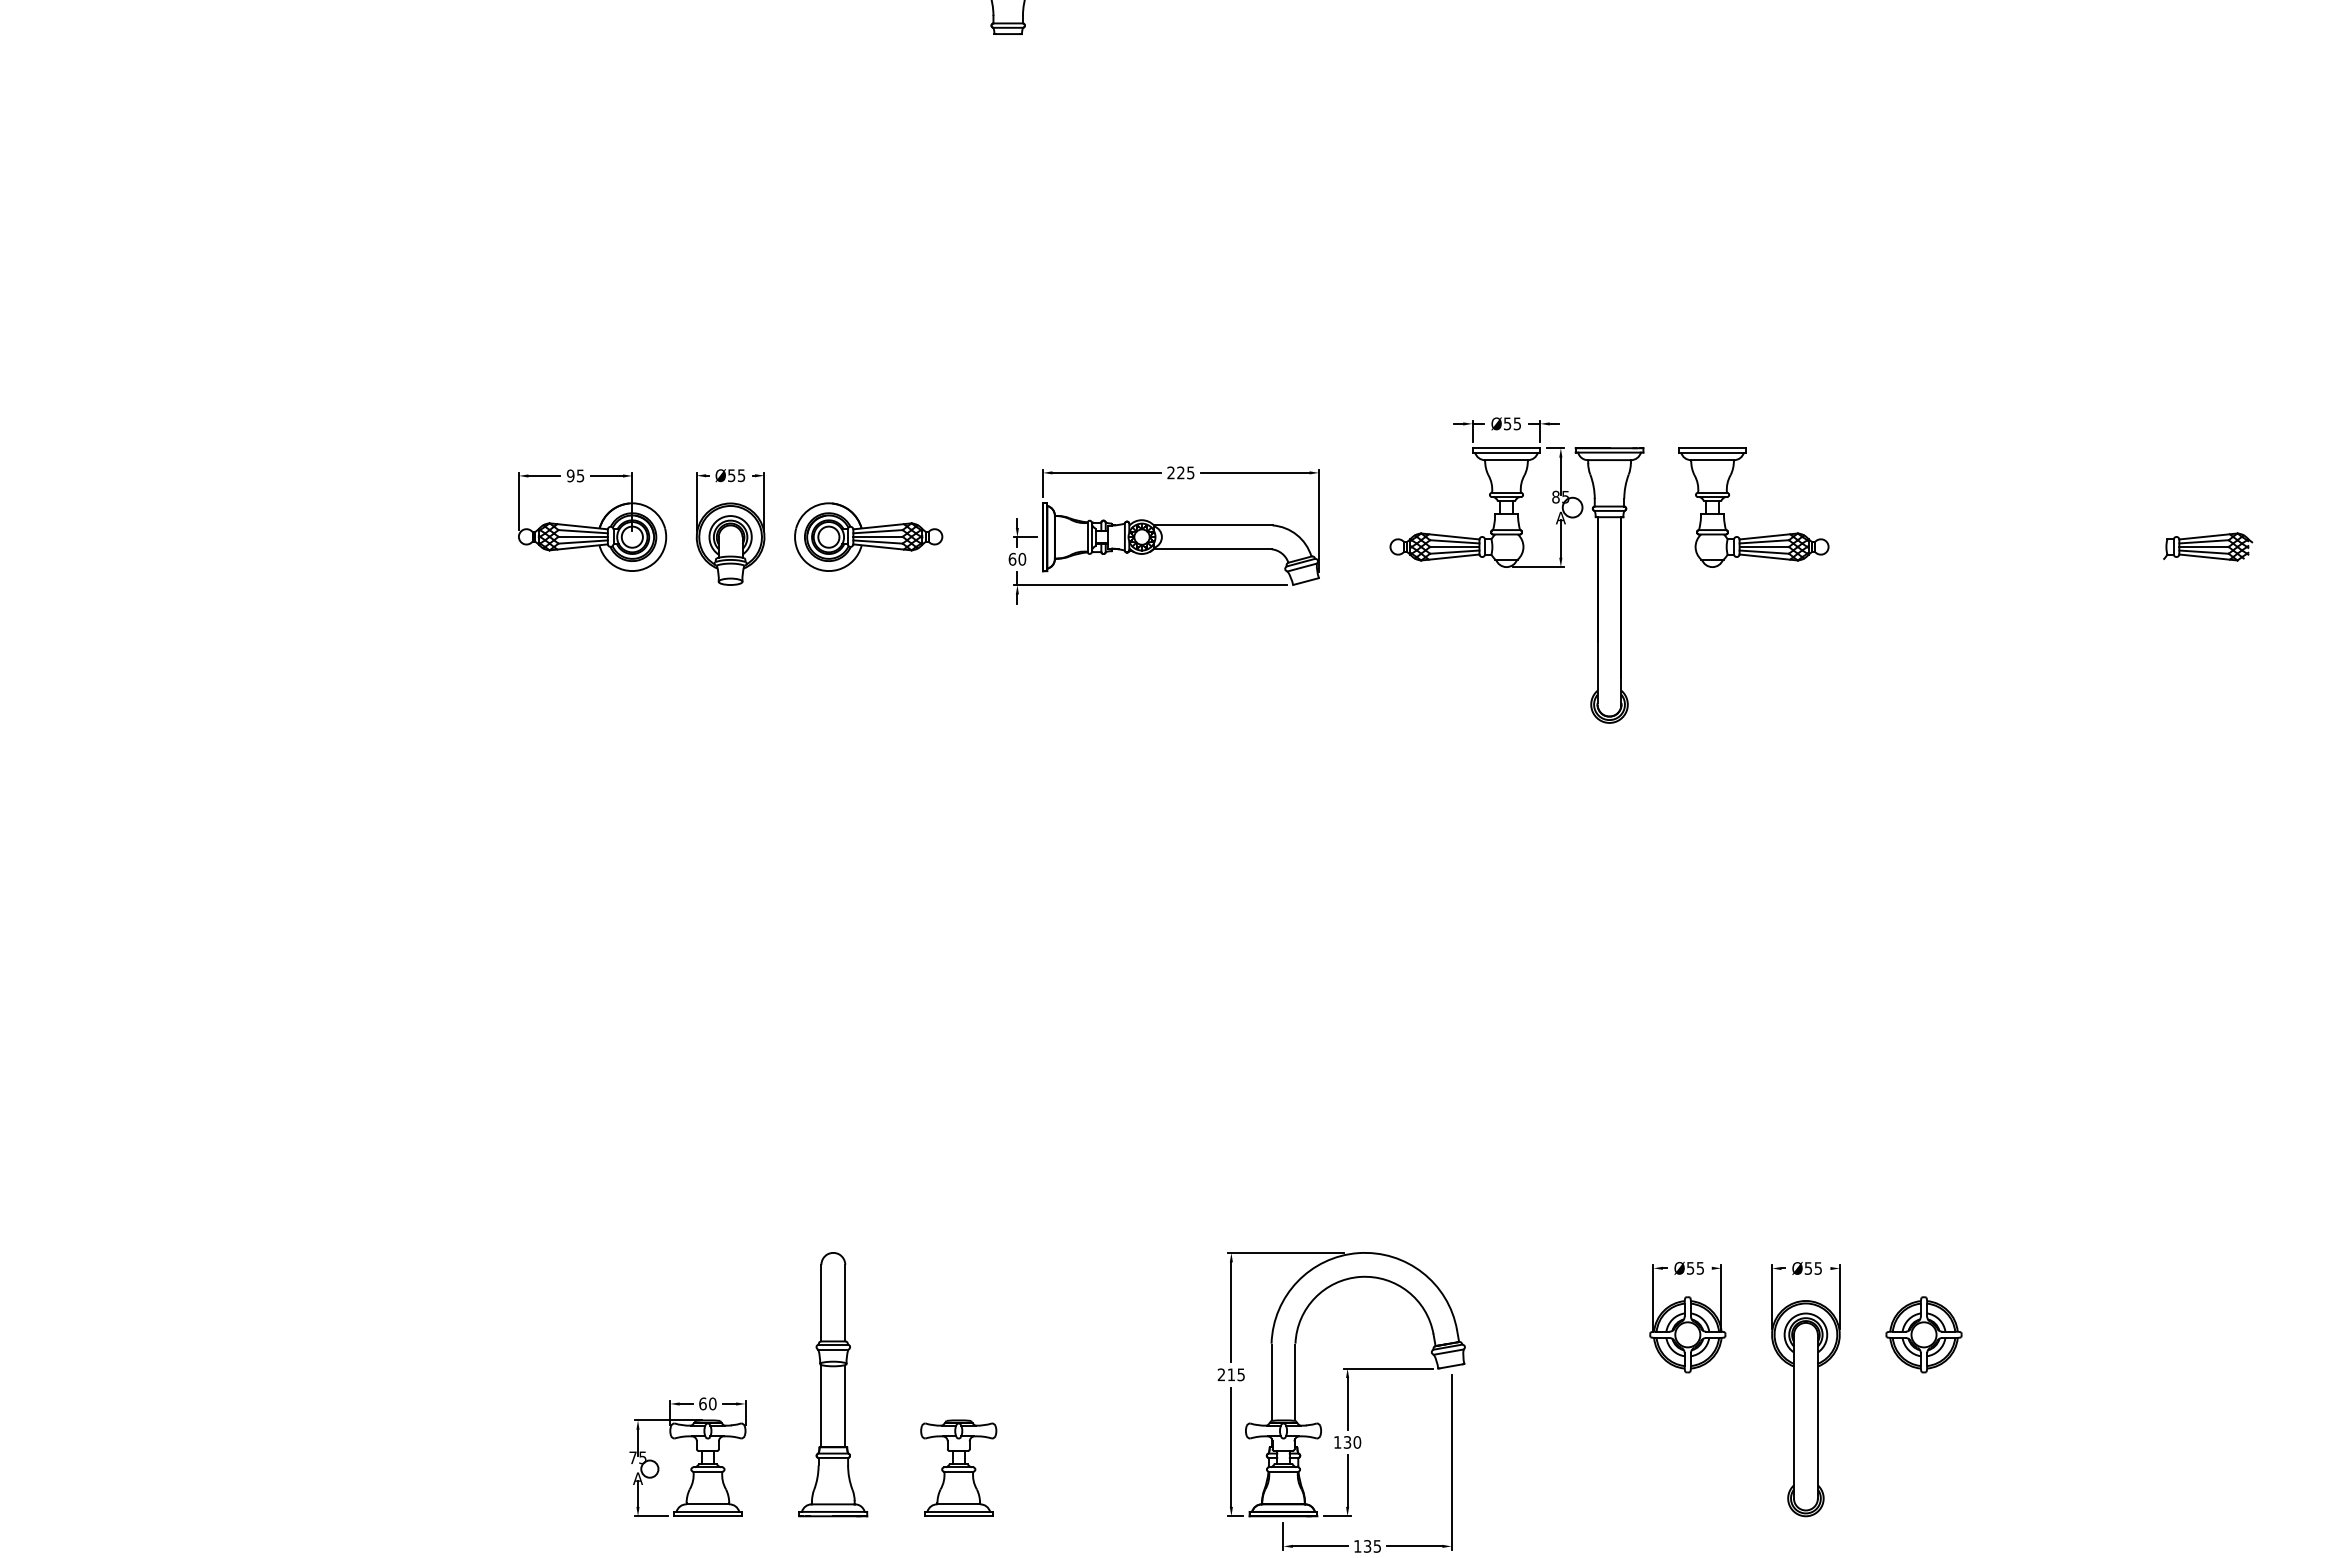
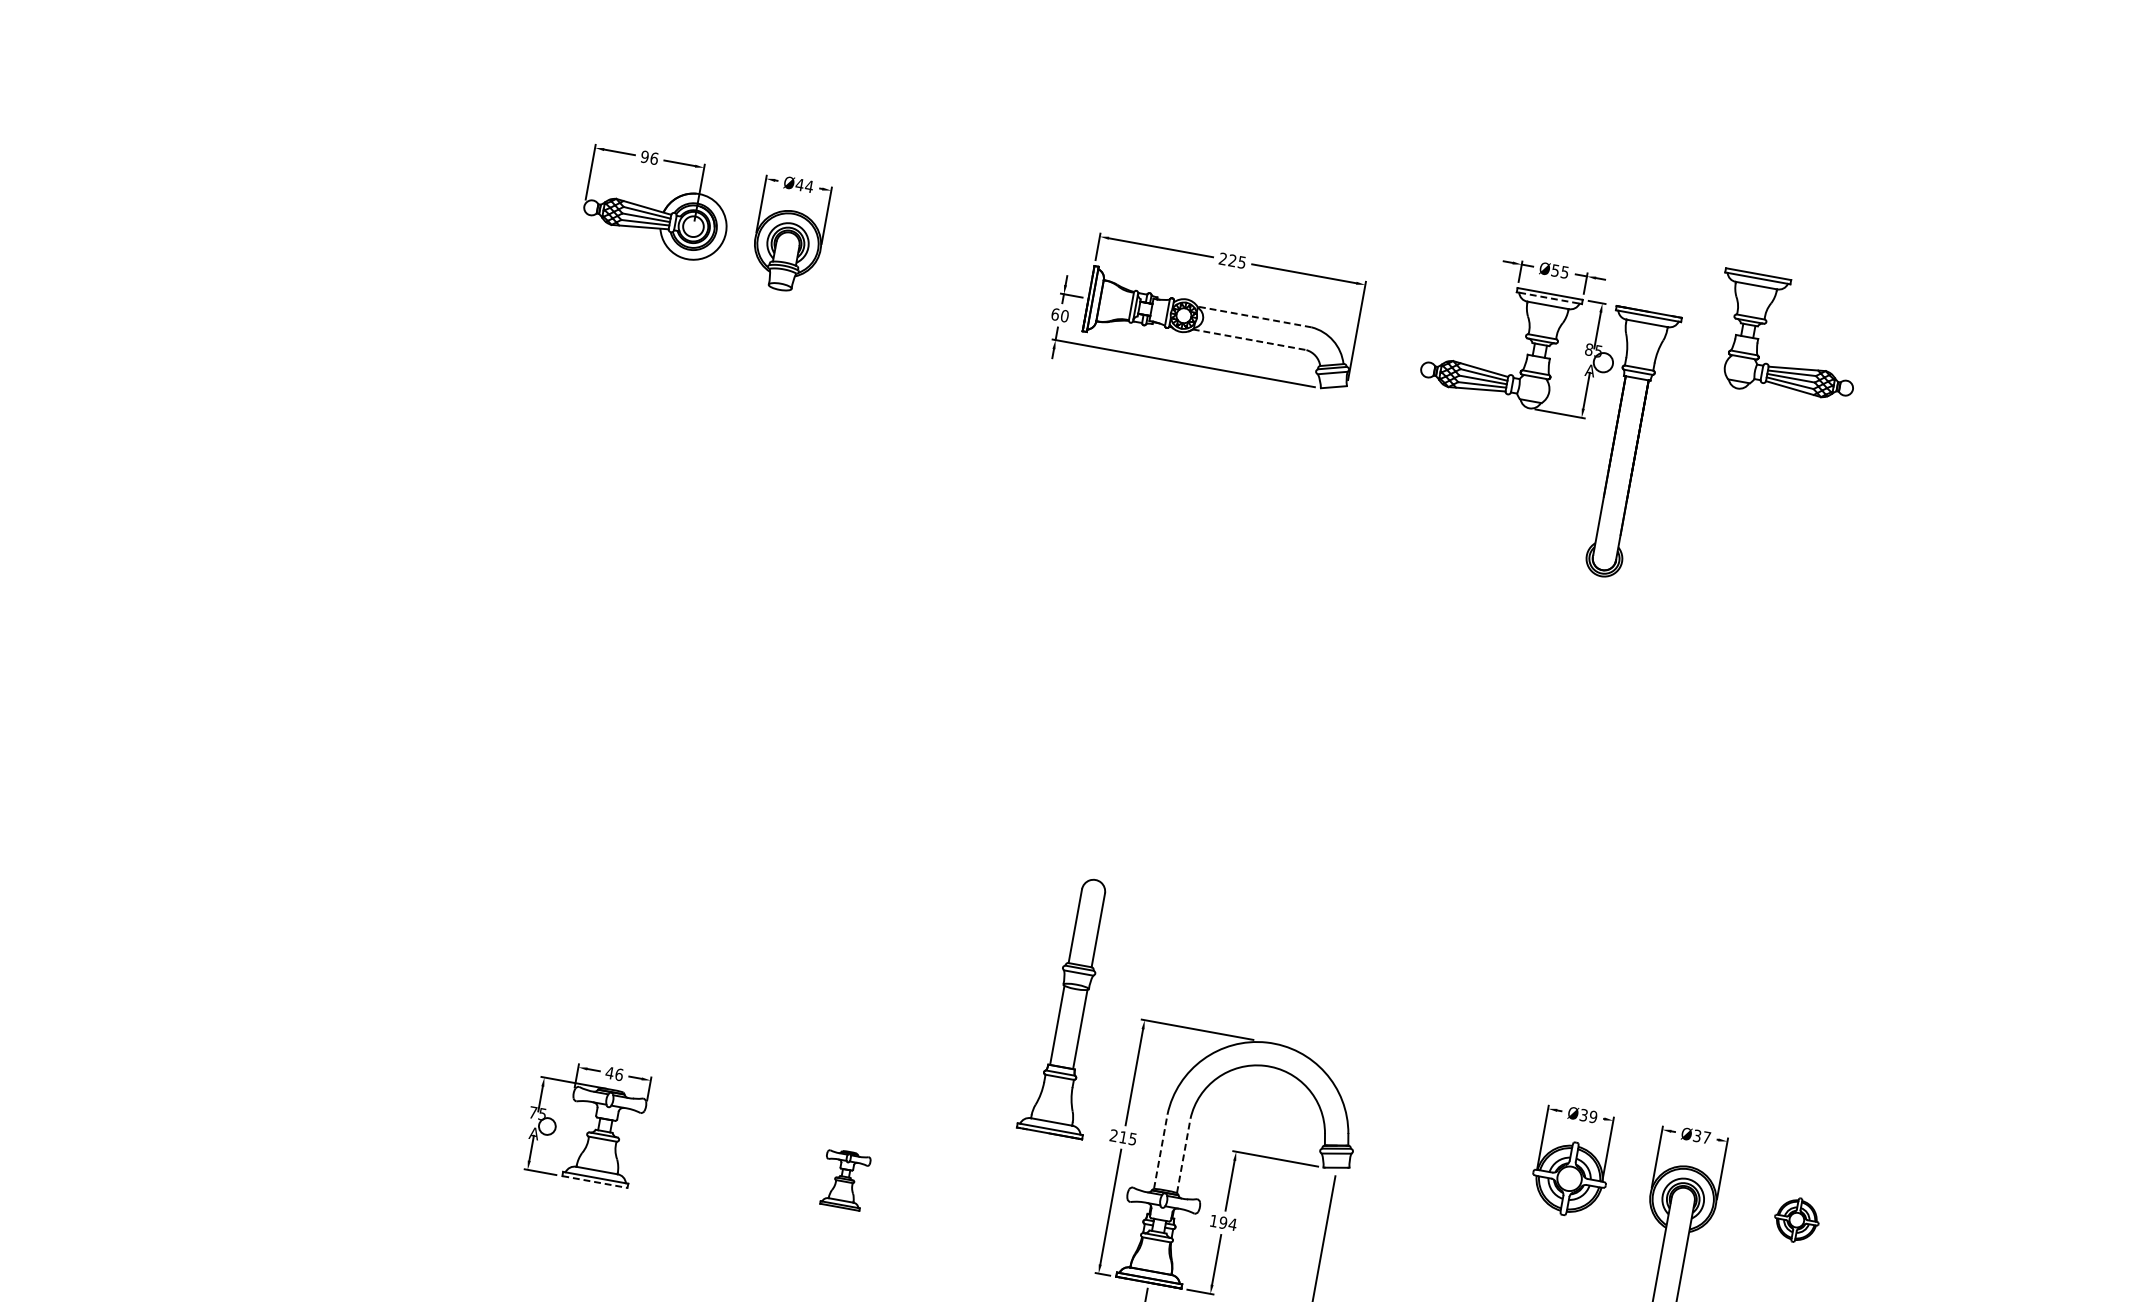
line: (1507, 452) -> (1550, 298), solid -> dashed
text: (580, 475) -> (654, 158), 95 -> 96
text: (736, 475) -> (804, 185), Ø55 -> Ø44
part: (1729, 496) -> (1766, 323), moved
line: (1212, 525) -> (1253, 316), solid -> dashed
part: (868, 536) -> (920, 267), removed
line: (1213, 549) -> (1250, 340), solid -> dashed
text: (1695, 1267) -> (1588, 1115), Ø55 -> Ø39
text: (1813, 1268) -> (1702, 1136), Ø55 -> Ø37
part: (1923, 1334) -> (1796, 1219), size x0.6
line: (1271, 1382) -> (1160, 1151), solid -> dashed
line: (1295, 1382) -> (1183, 1156), solid -> dashed
part: (833, 1384) -> (1072, 1006), moved
text: (707, 1403) -> (614, 1073), 60 -> 46
text: (1352, 1442) -> (1228, 1223), 130 -> 194
part: (958, 1467) -> (844, 1178), size x0.6
line: (707, 1516) -> (594, 1182), solid -> dashed

